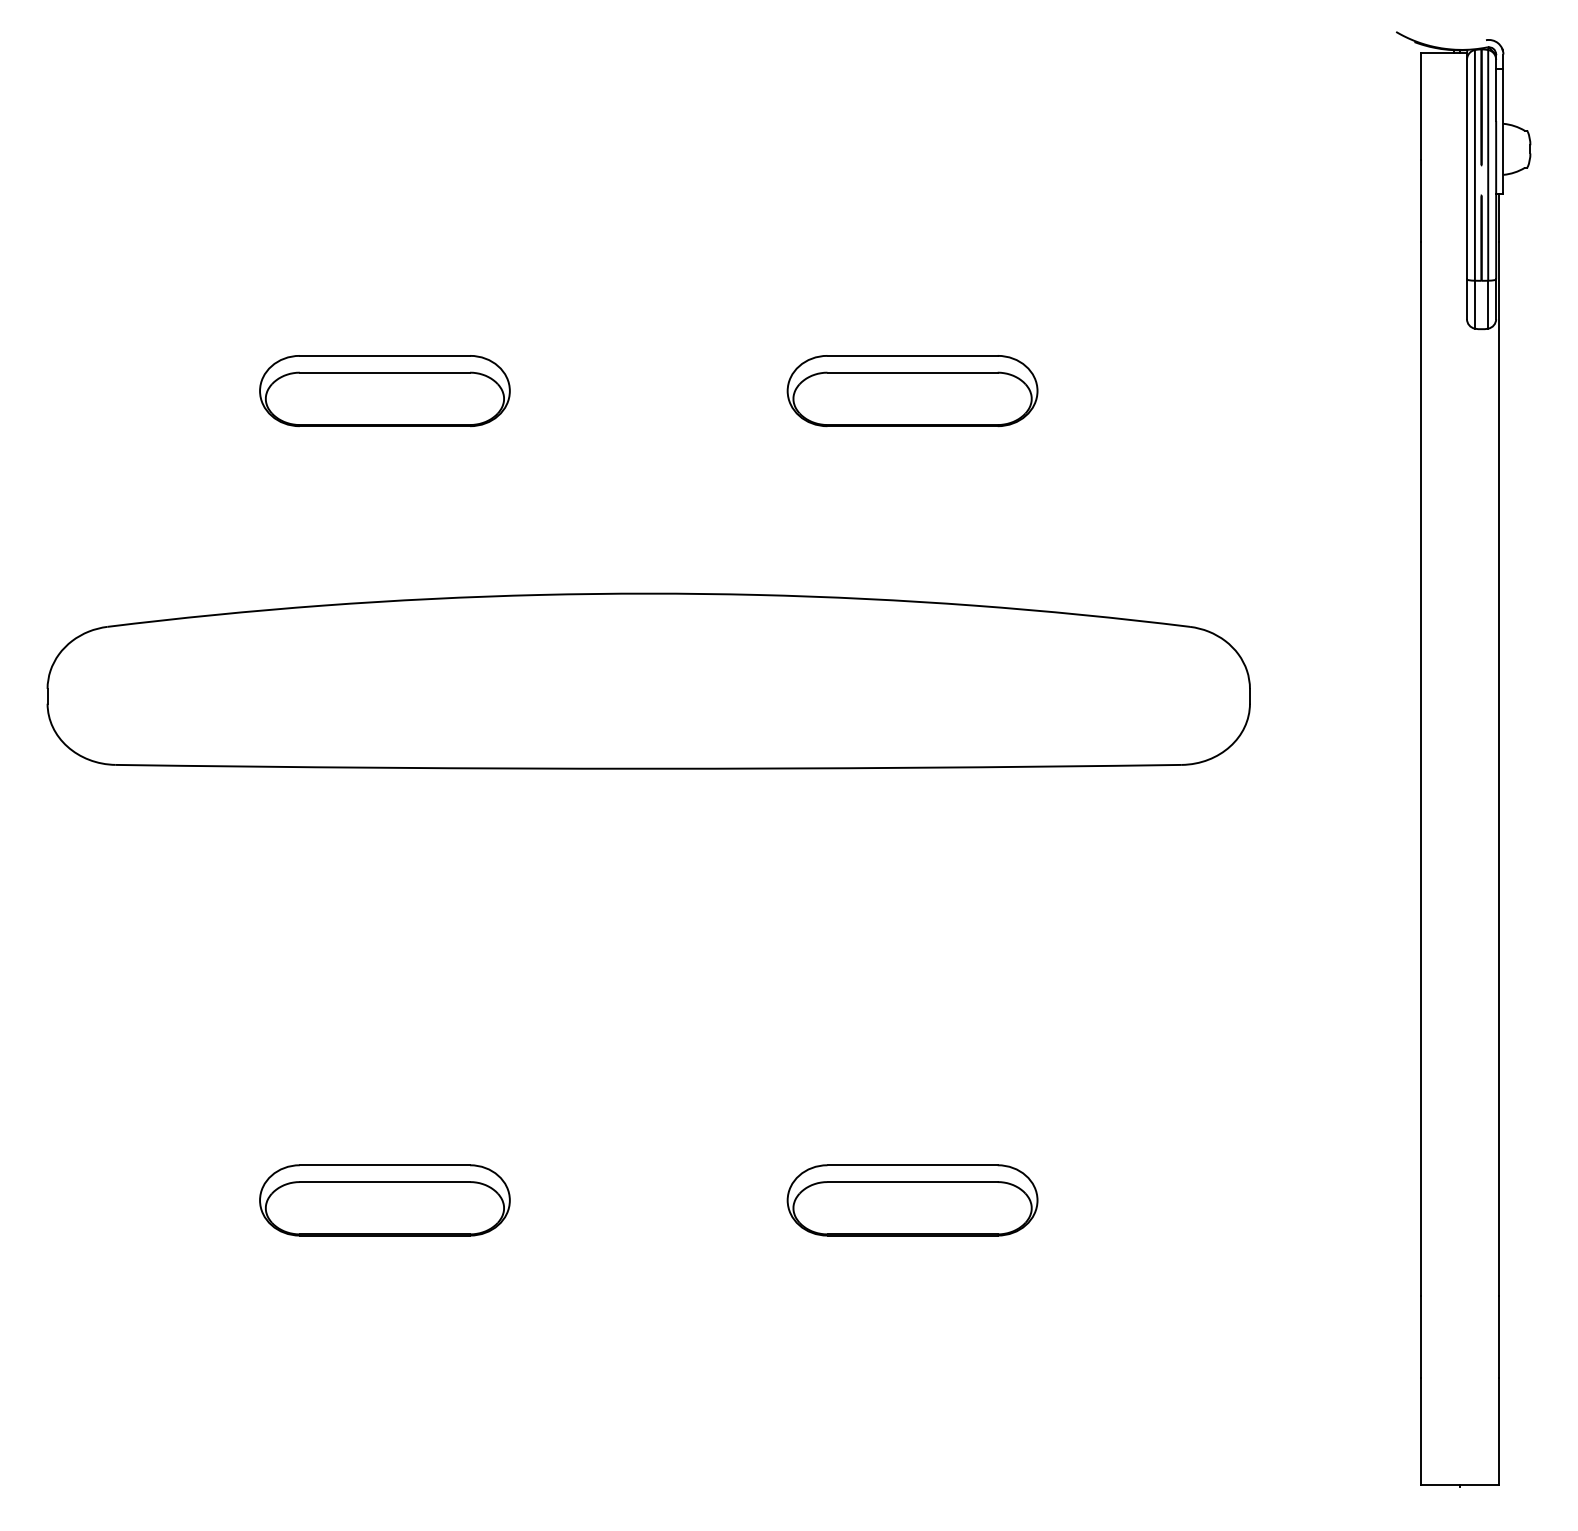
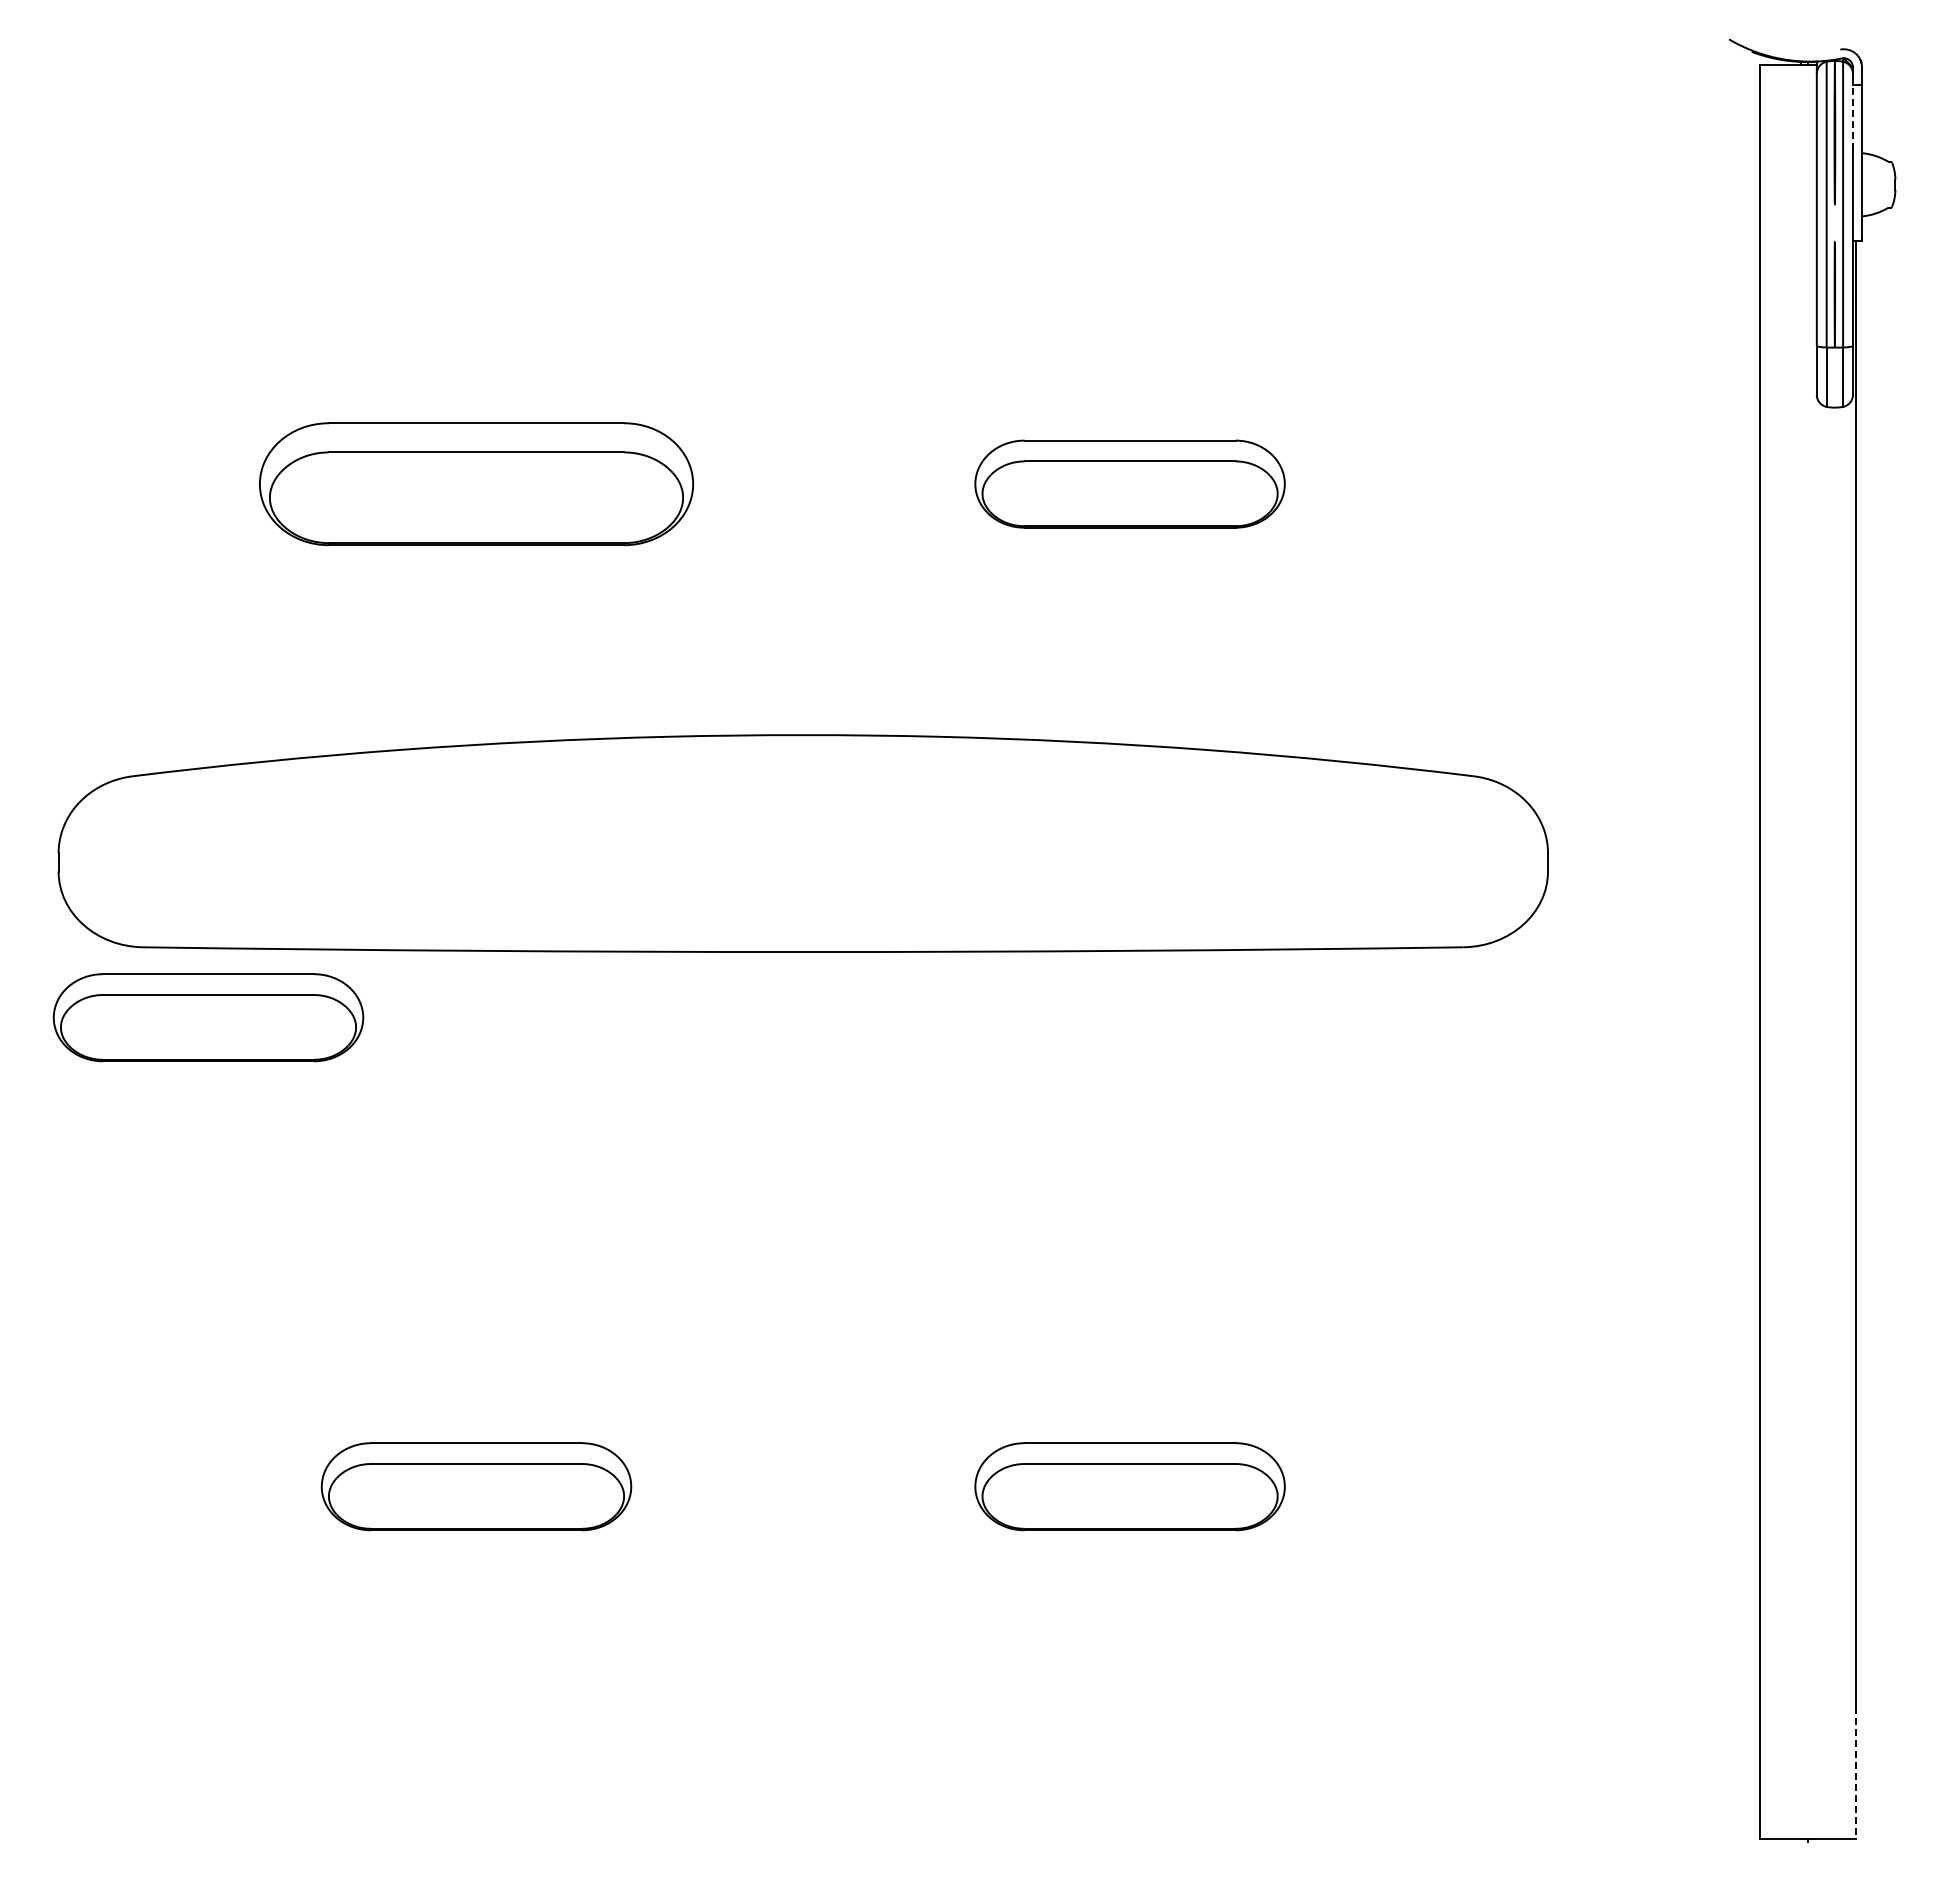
line: (1495, 95) -> (1852, 117), solid -> dashed
part: (384, 390) -> (476, 483), size x1.4
part: (168, 821) -> (208, 1017), added
line: (1498, 1431) -> (1855, 1773), solid -> dashed

